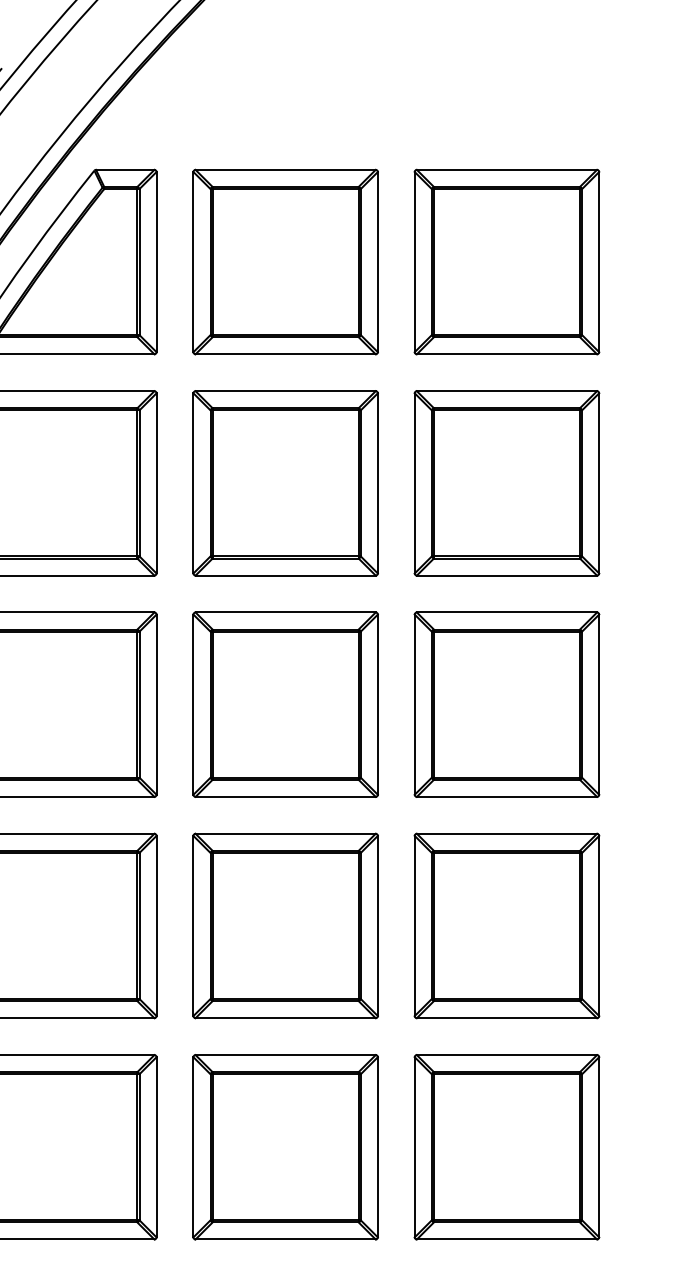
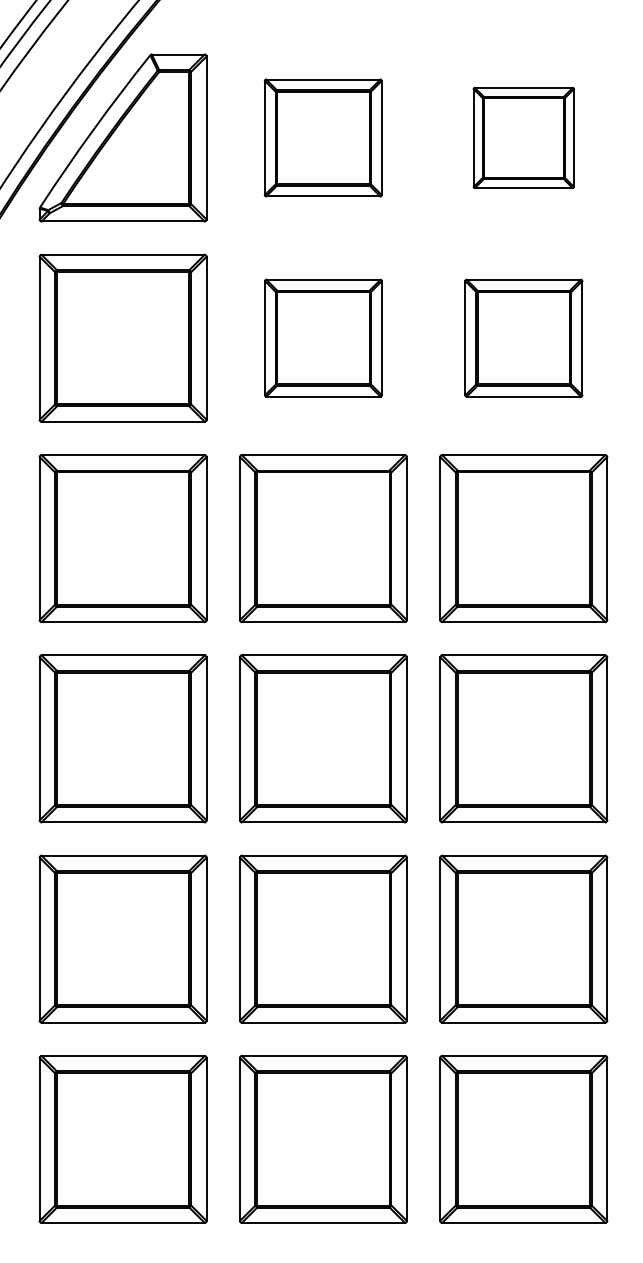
part: (284, 261) -> (322, 137), size x0.7
part: (506, 261) -> (523, 137), size x0.6
part: (285, 482) -> (323, 337), size x0.7
part: (506, 482) -> (523, 337), size x0.7

